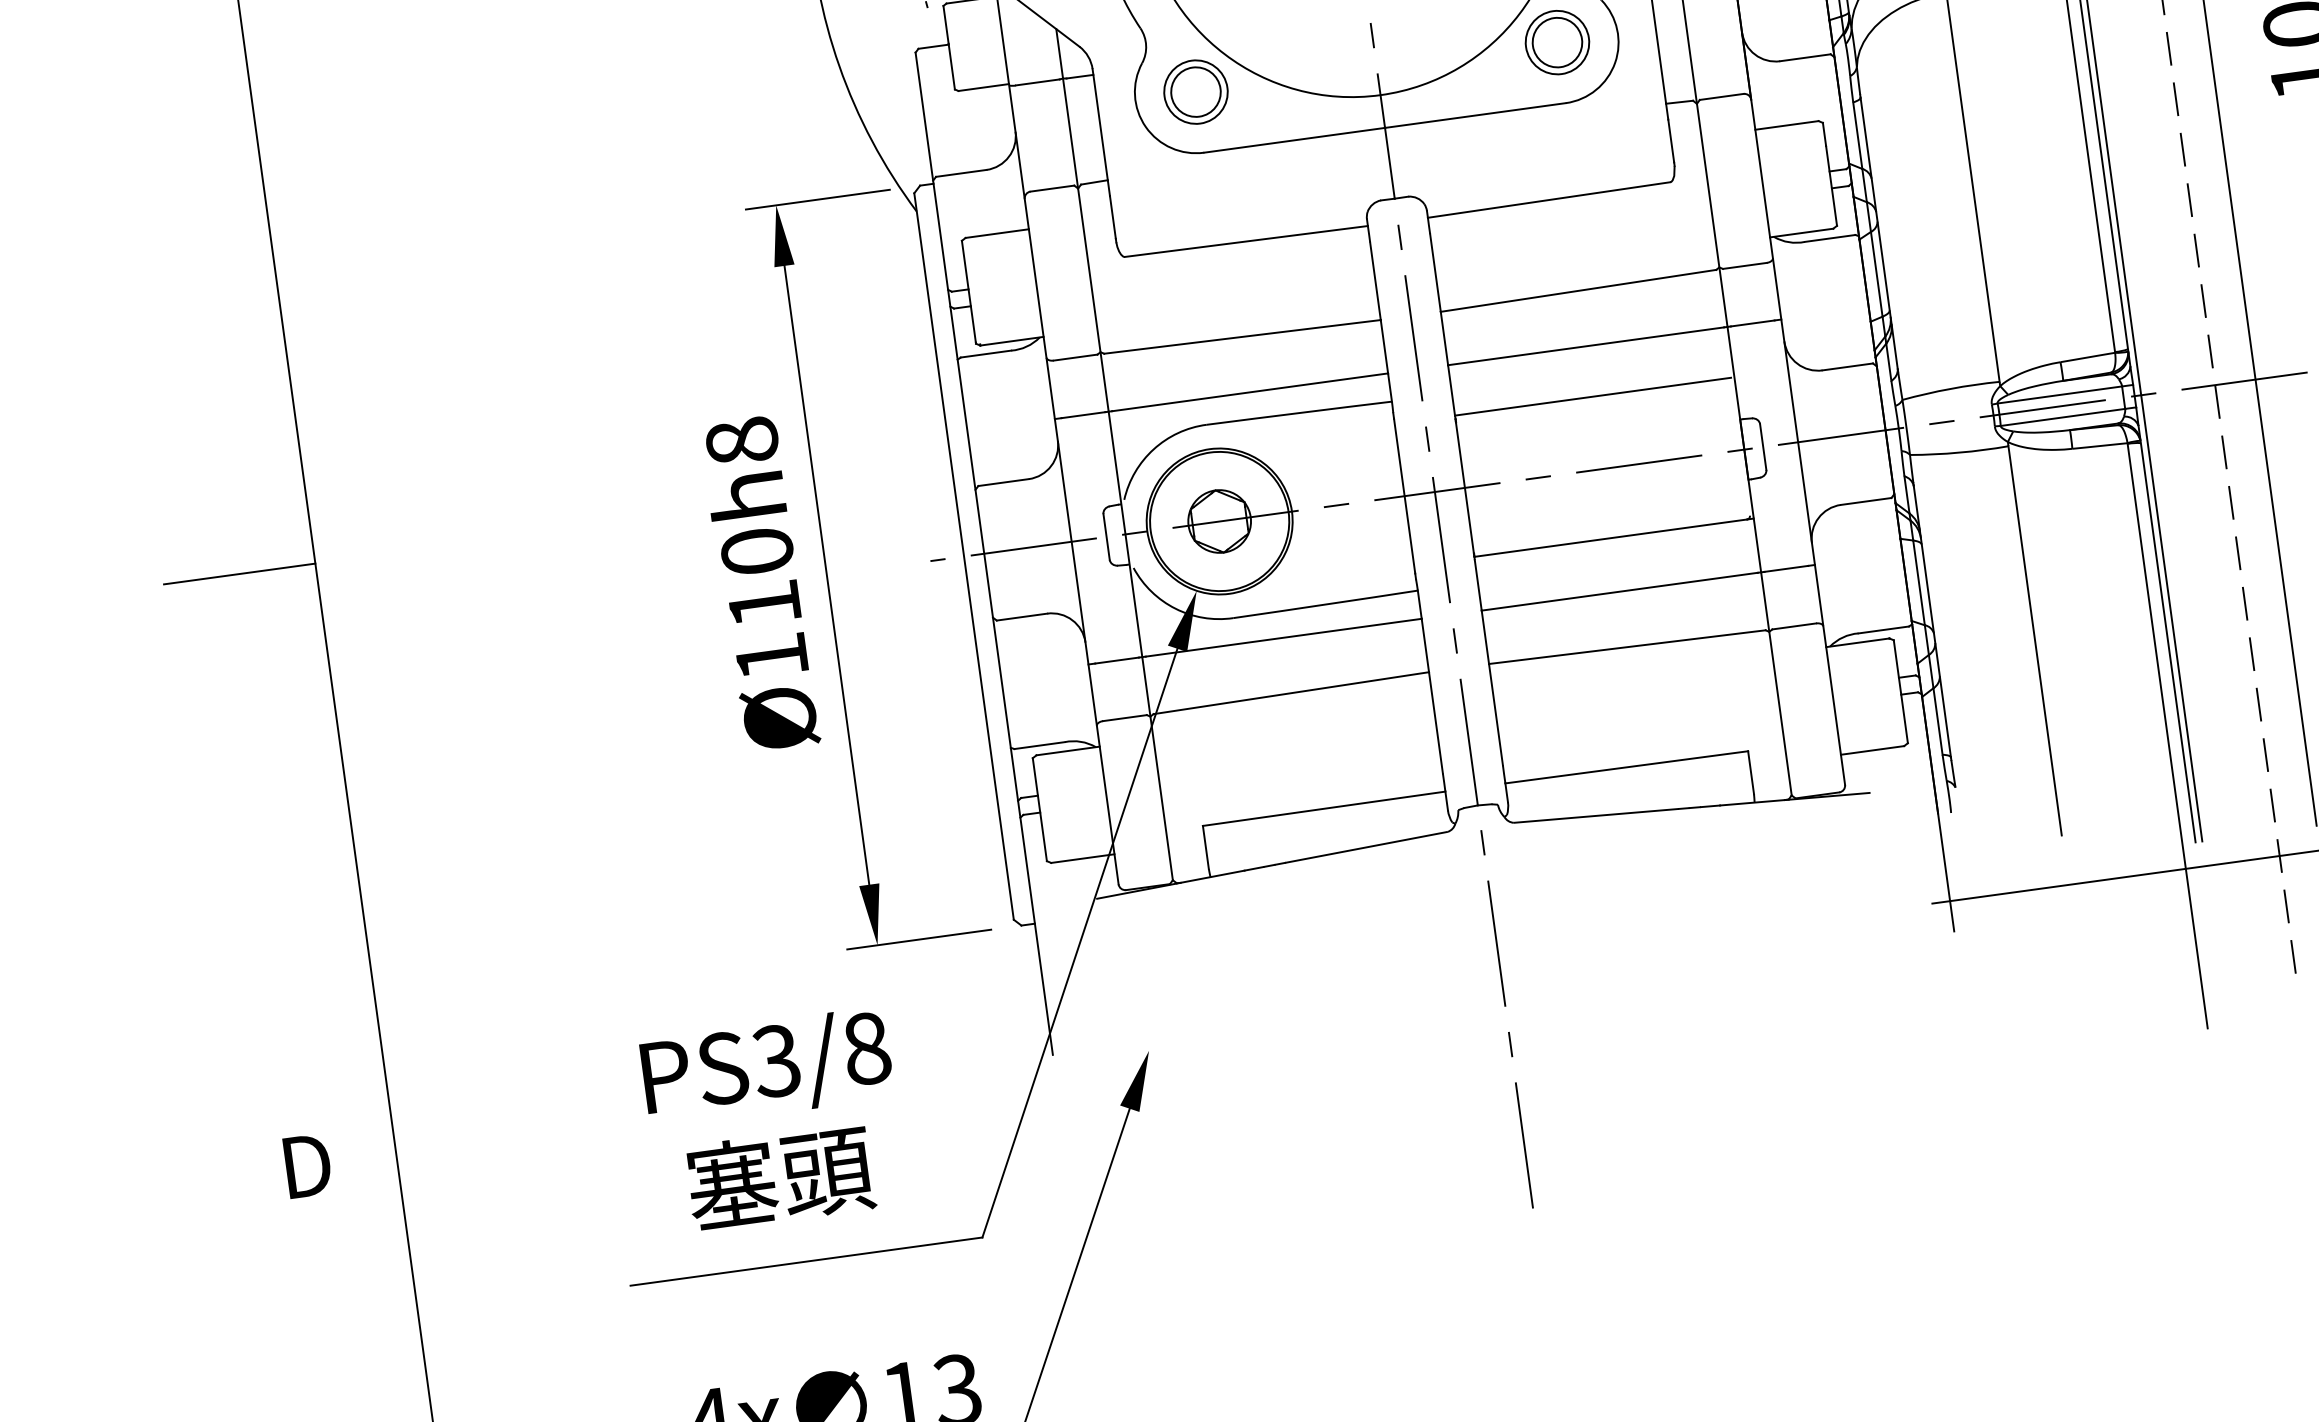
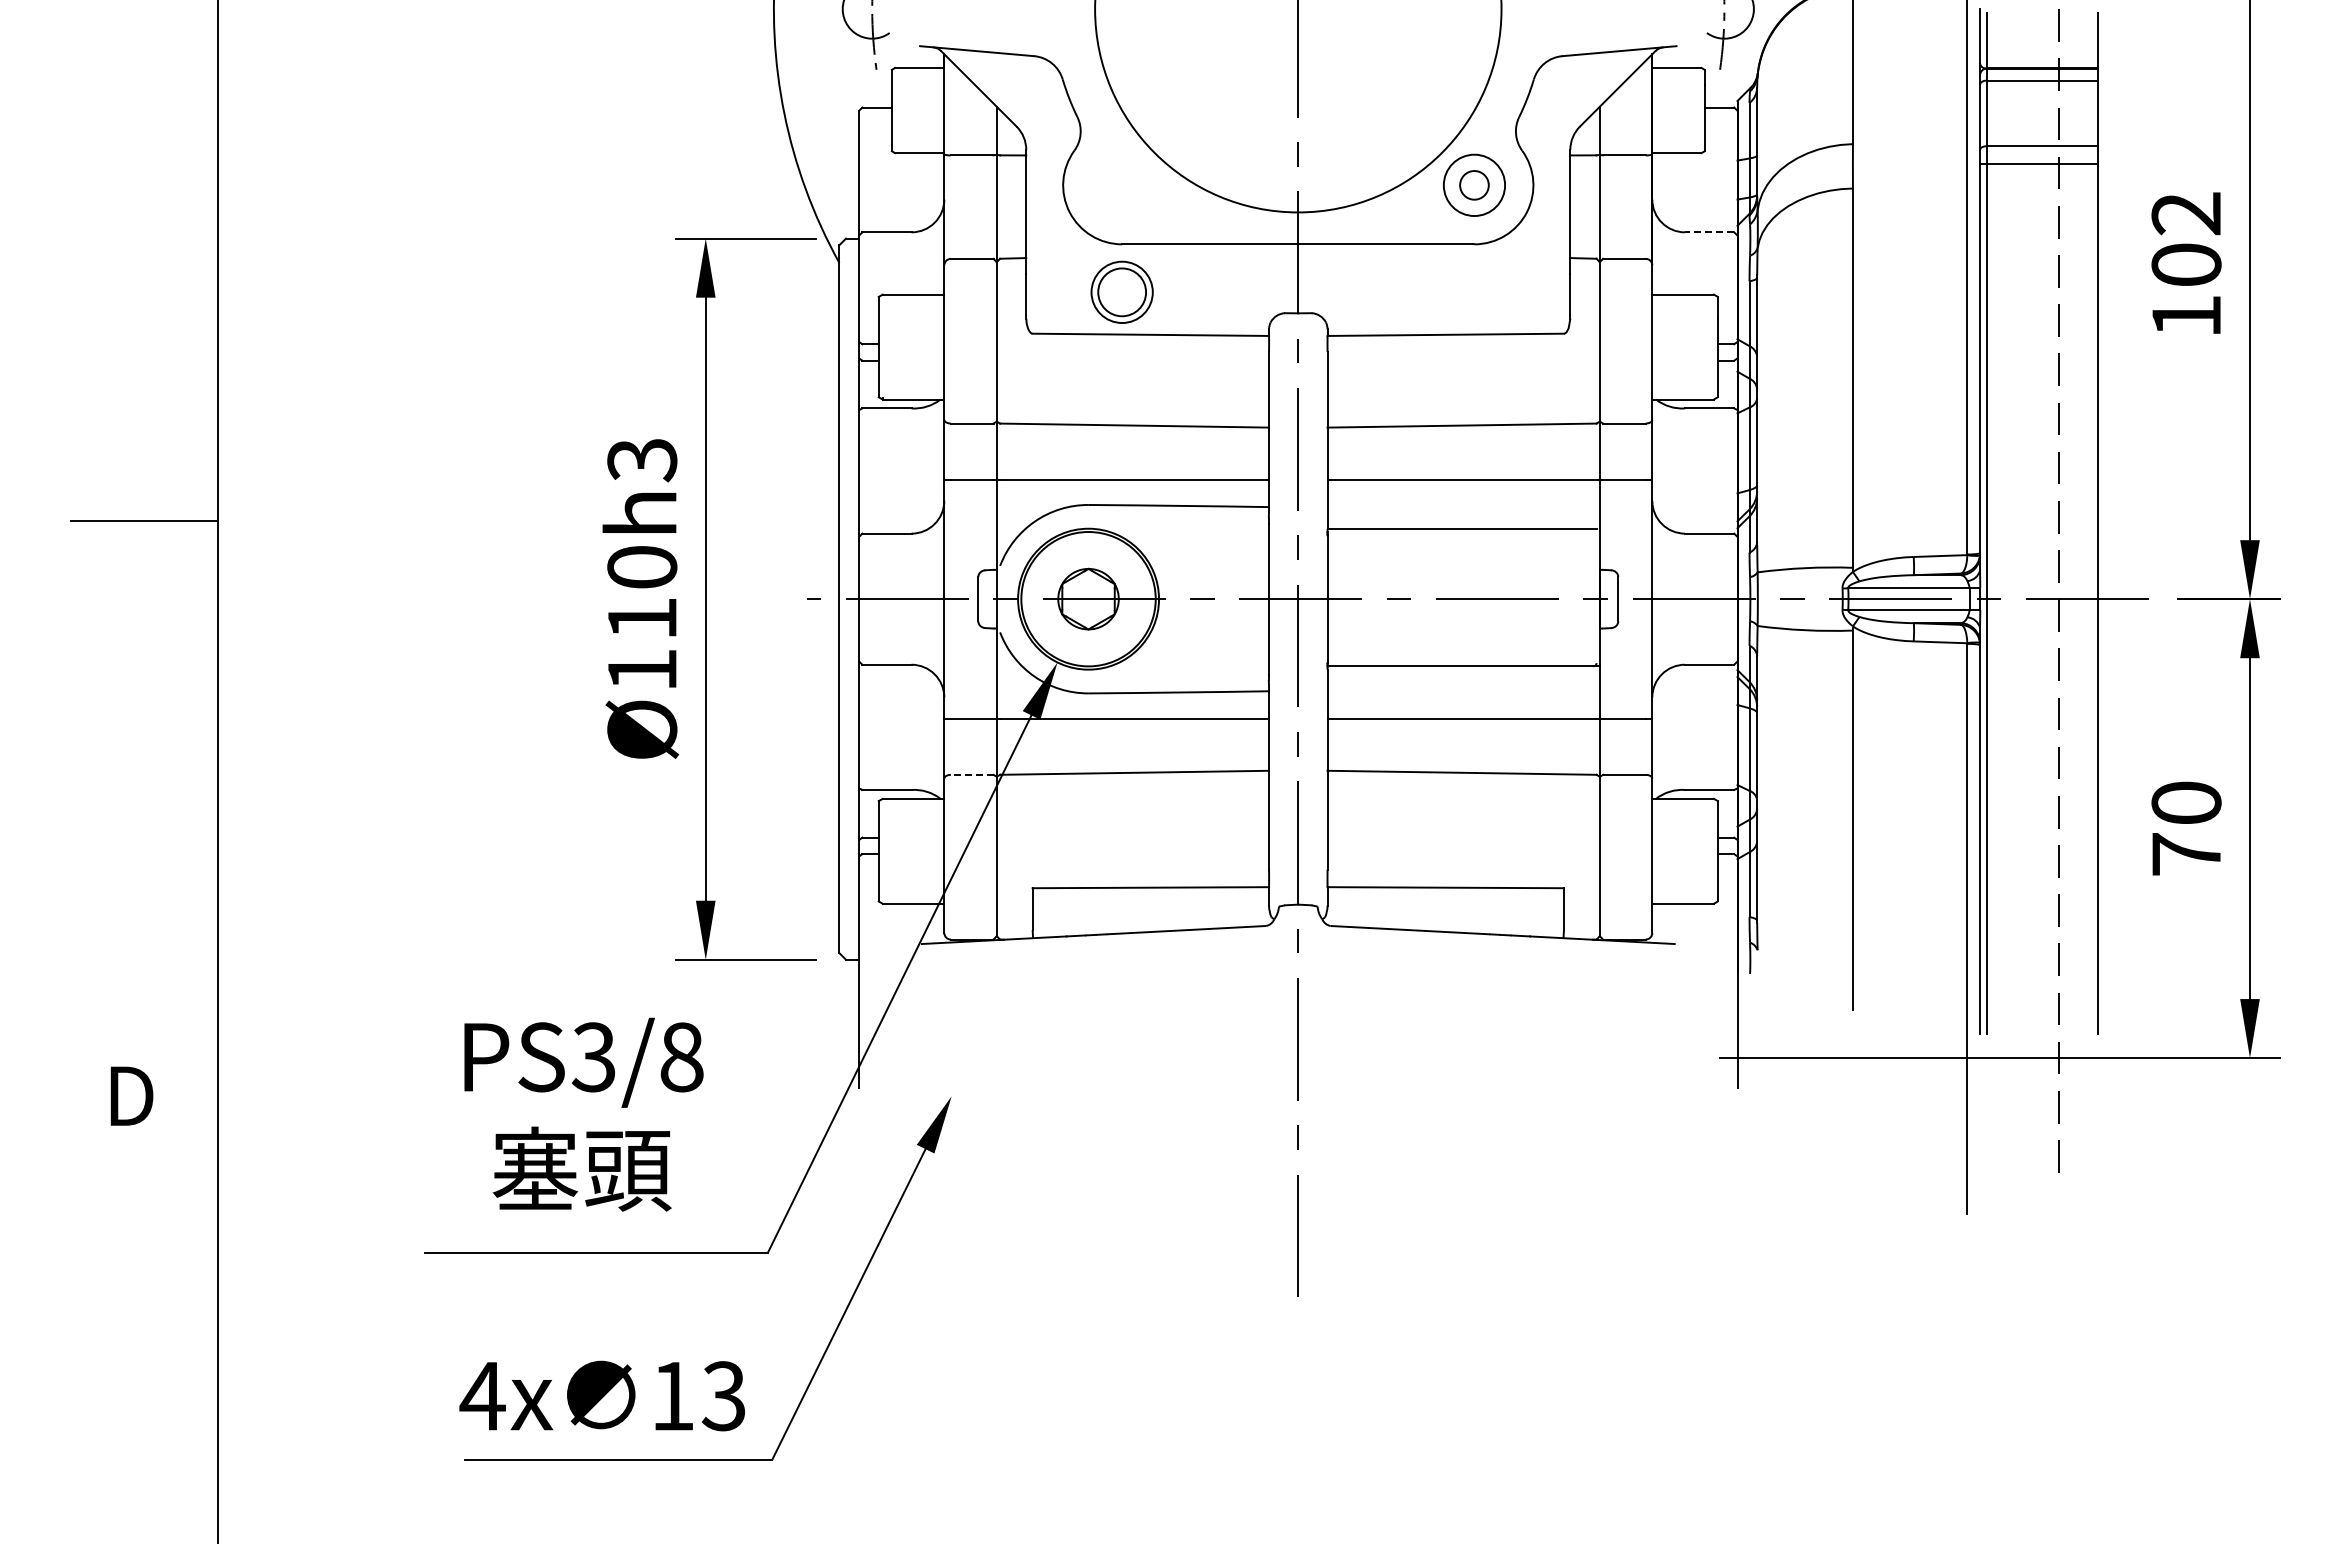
circle: (1557, 42) -> (1474, 185), size x0.6
line: (1805, 57) -> (1709, 232), solid -> dashed
part: (1195, 91) -> (1121, 291), moved
text: (742, 441) -> (642, 460), Ø110h8 -> Ø110h3
line: (1124, 717) -> (971, 774), solid -> dashed

